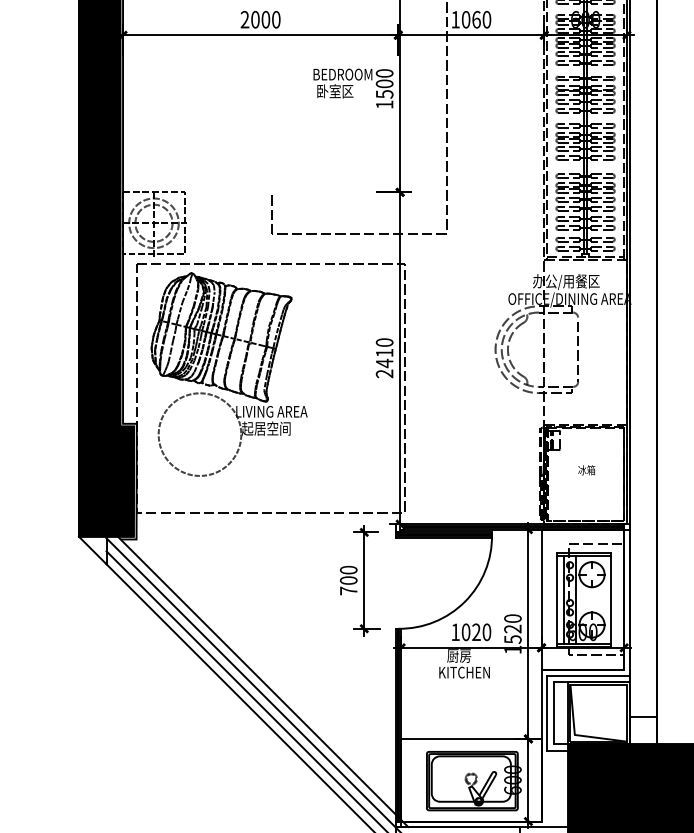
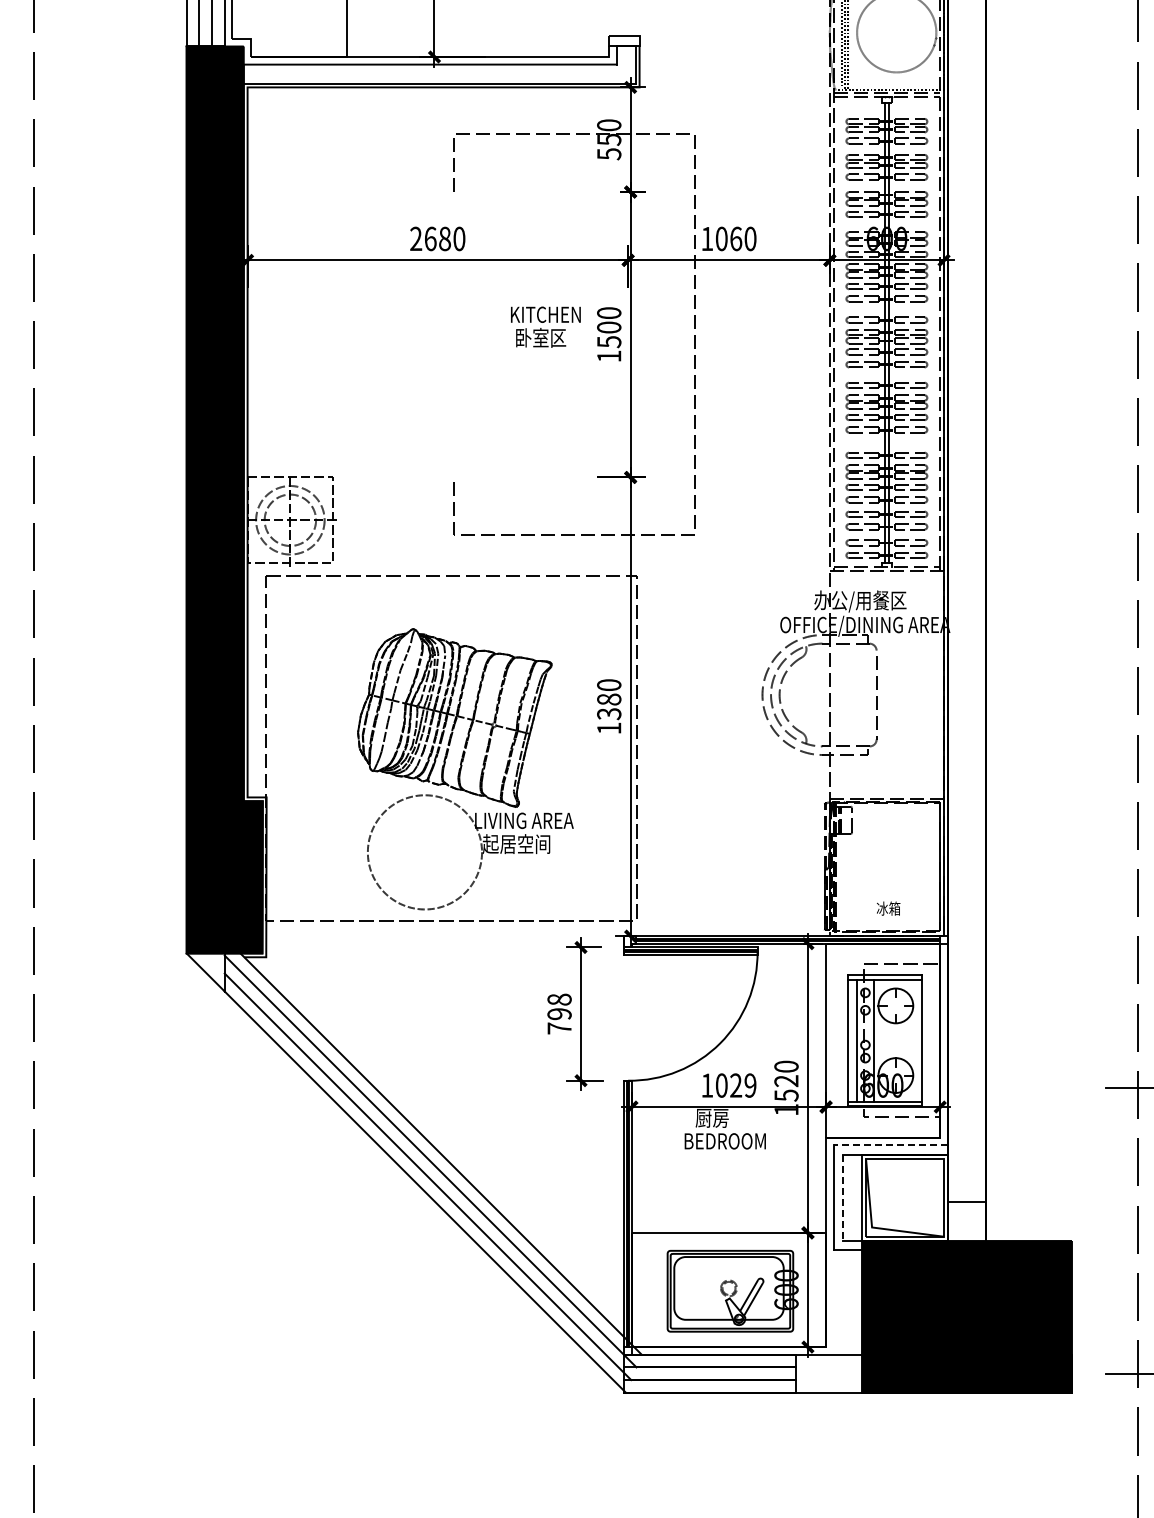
text: (260, 19) -> (437, 238), 2000 -> 2680
text: (343, 74) -> (552, 314), BEDROOM -> KITCHEN
text: (384, 363) -> (609, 713), 2410 -> 1380
part: (229, 374) -> (465, 769), moved
text: (586, 470) -> (888, 908), moved
text: (348, 575) -> (559, 1006), 700 -> 798
text: (486, 632) -> (750, 1085), 1020 -> 1029
text: (468, 672) -> (725, 1141), KITCHEN -> BEDROOM
line: (588, 675) -> (890, 1145), solid -> dashed
line: (554, 713) -> (843, 1197), solid -> dashed

